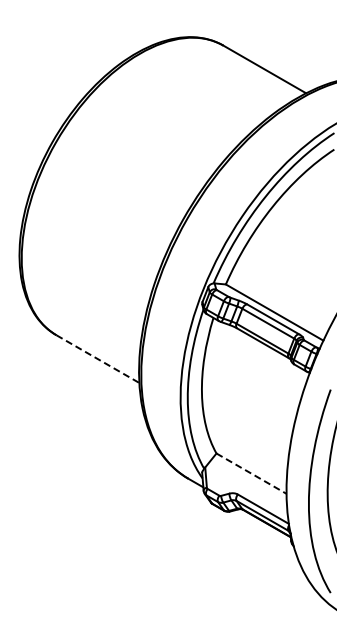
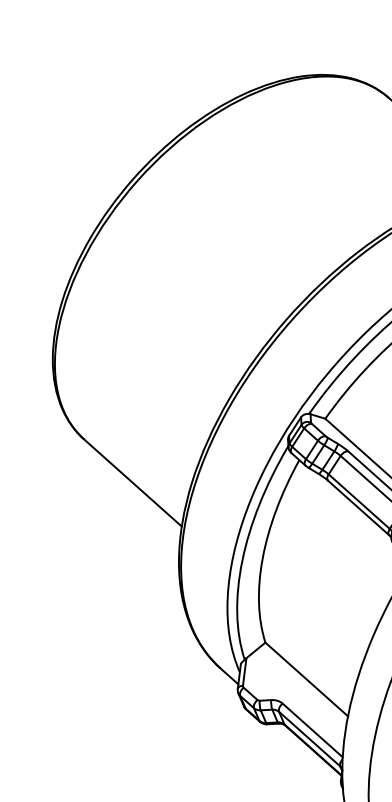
line: (97, 359) -> (132, 483), dashed -> solid
line: (251, 473) -> (306, 679), dashed -> solid

